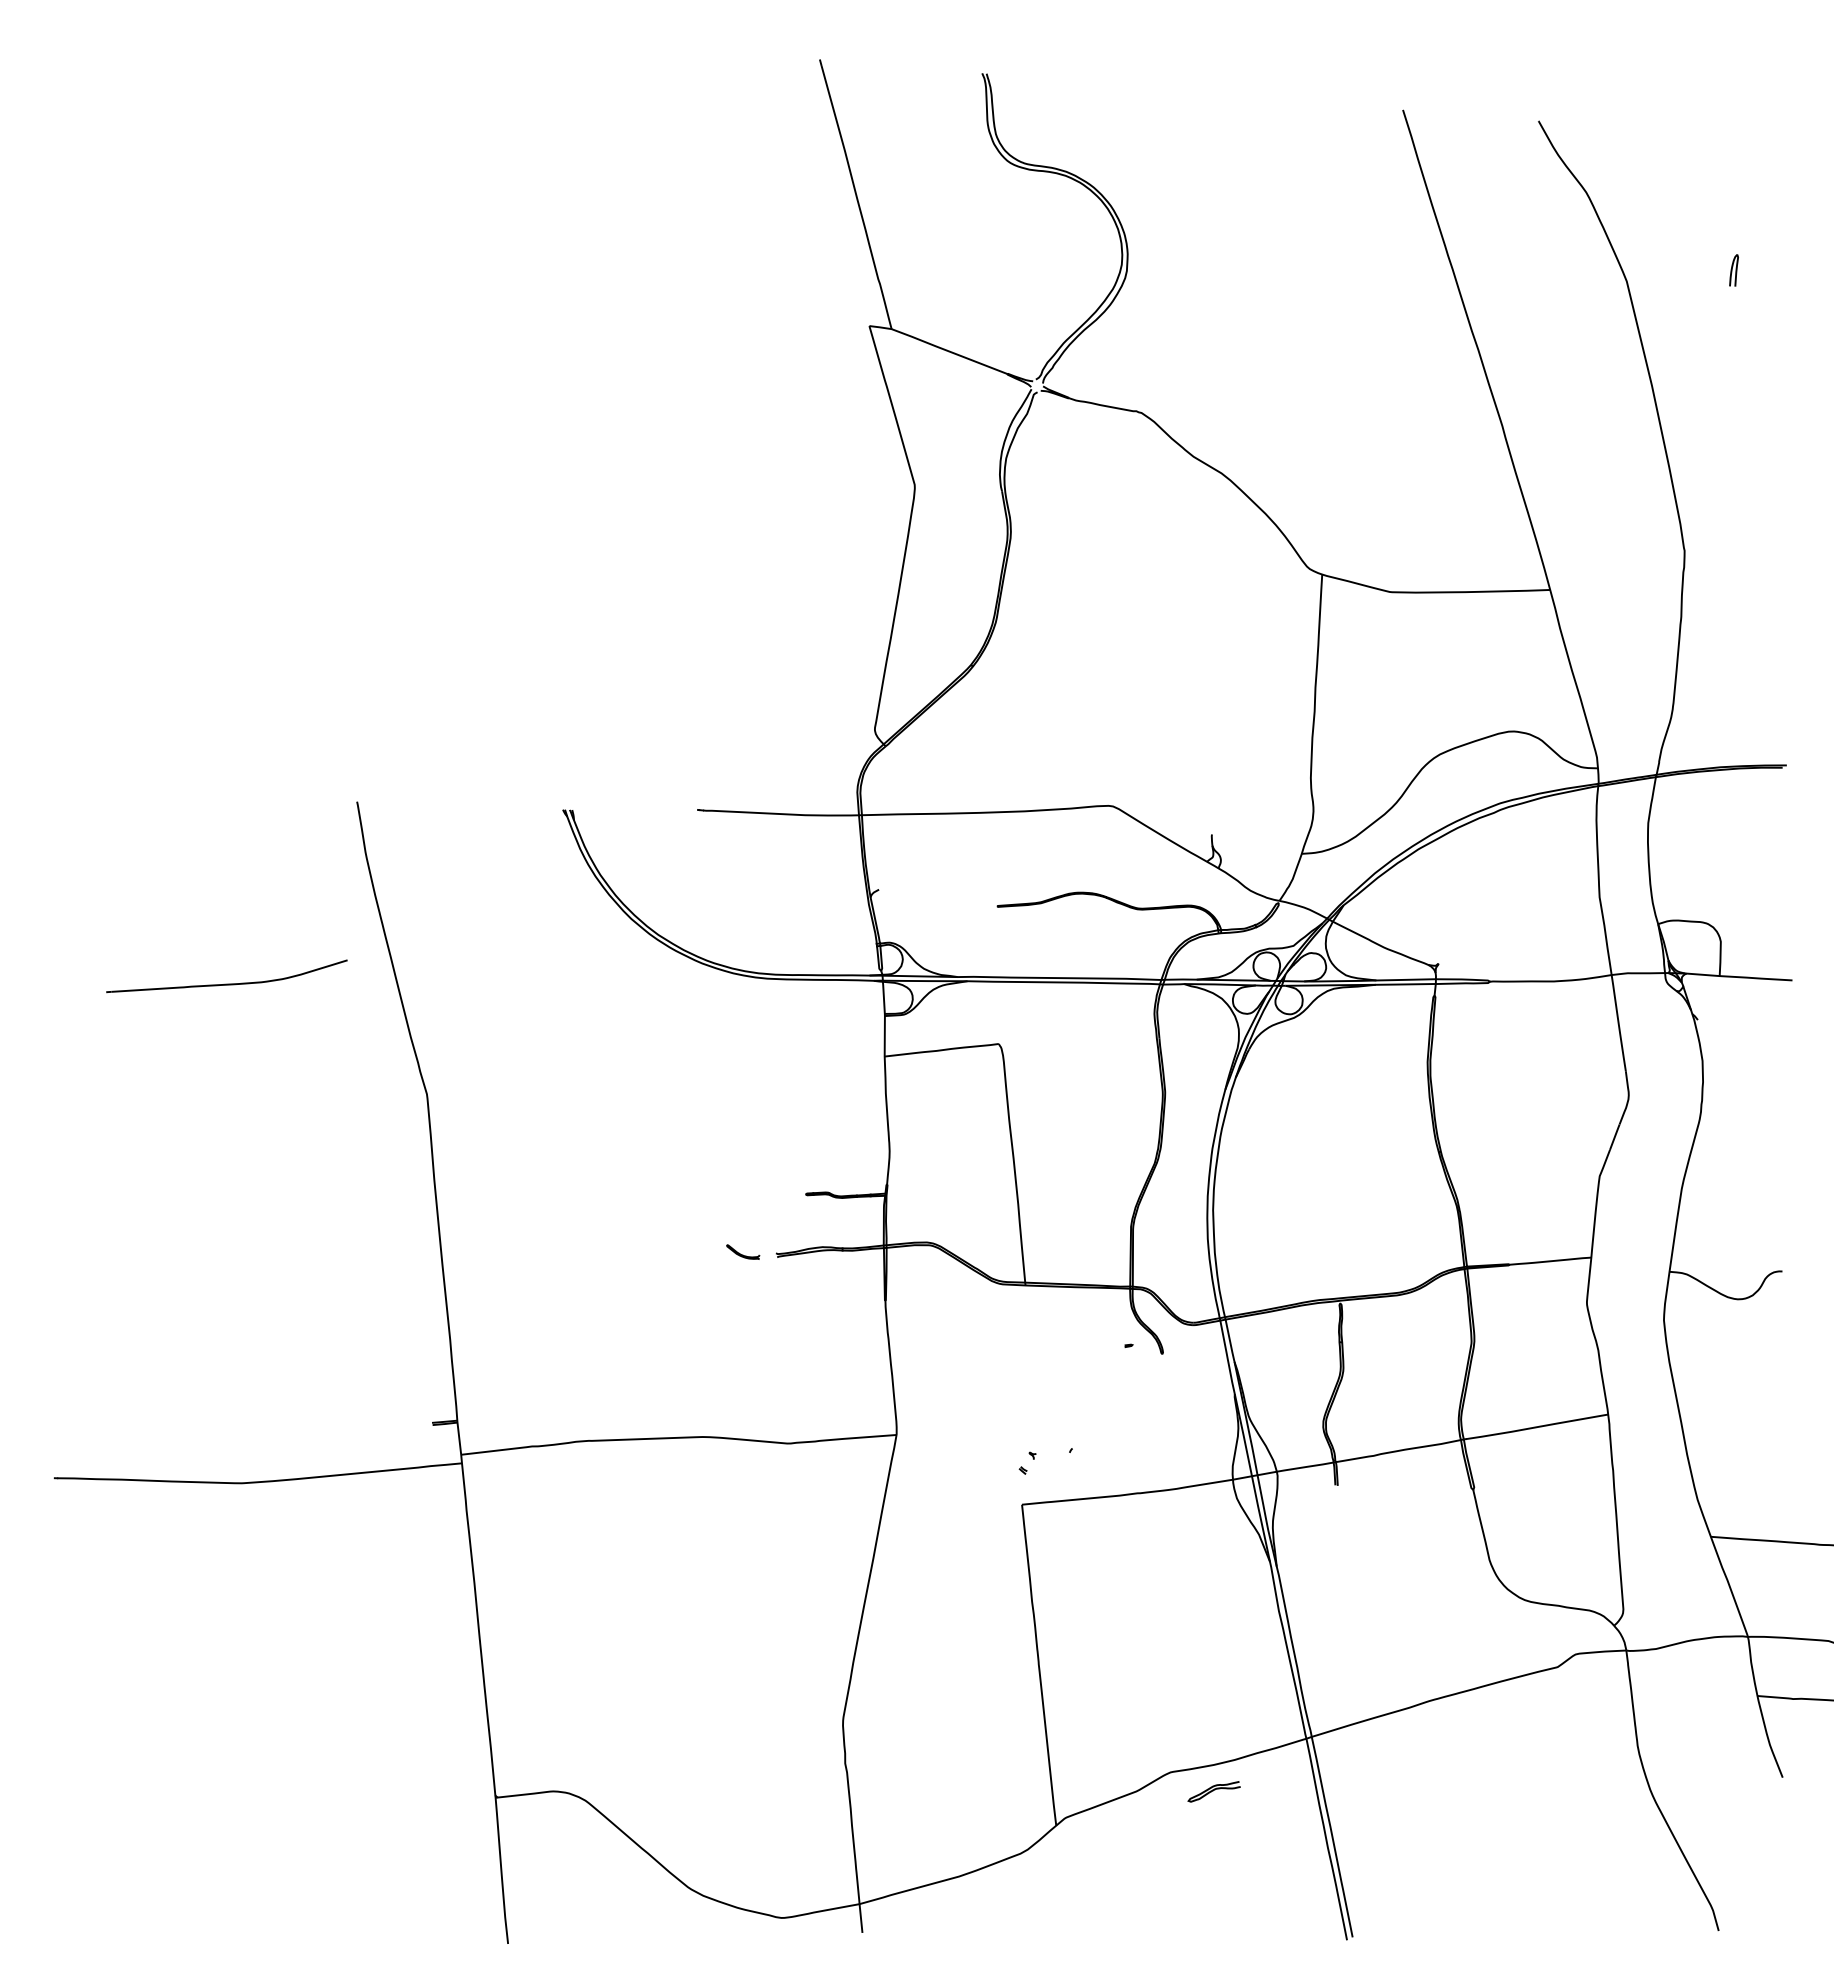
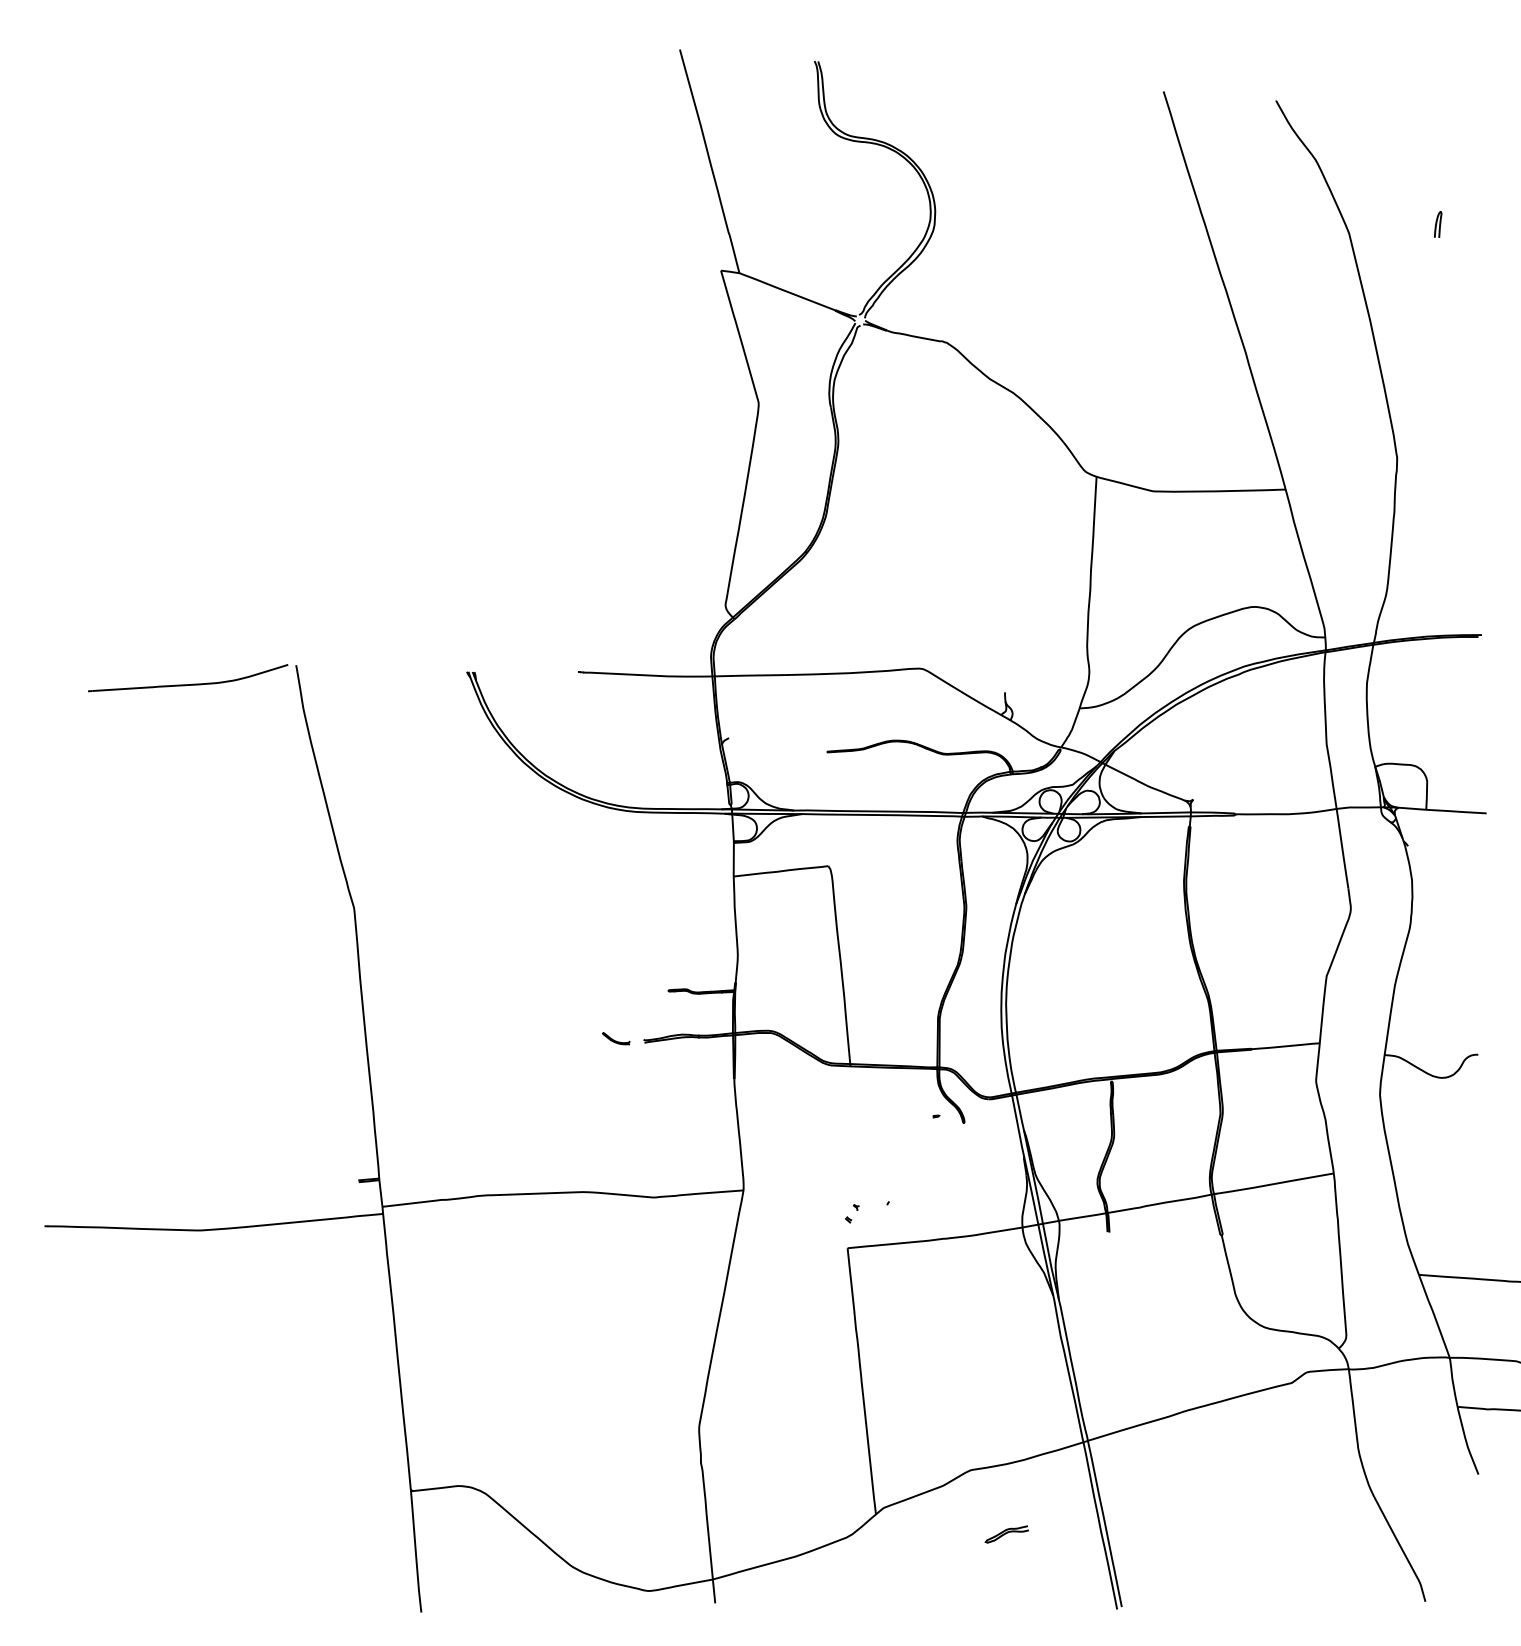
part: (226, 983) -> (187, 684), moved
curve: (1213, 1791) -> (1006, 1534), moved

